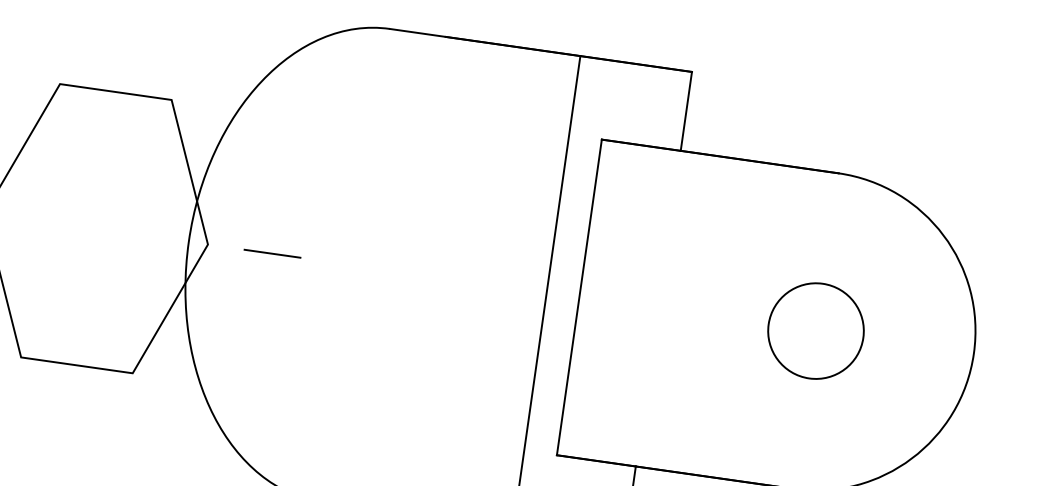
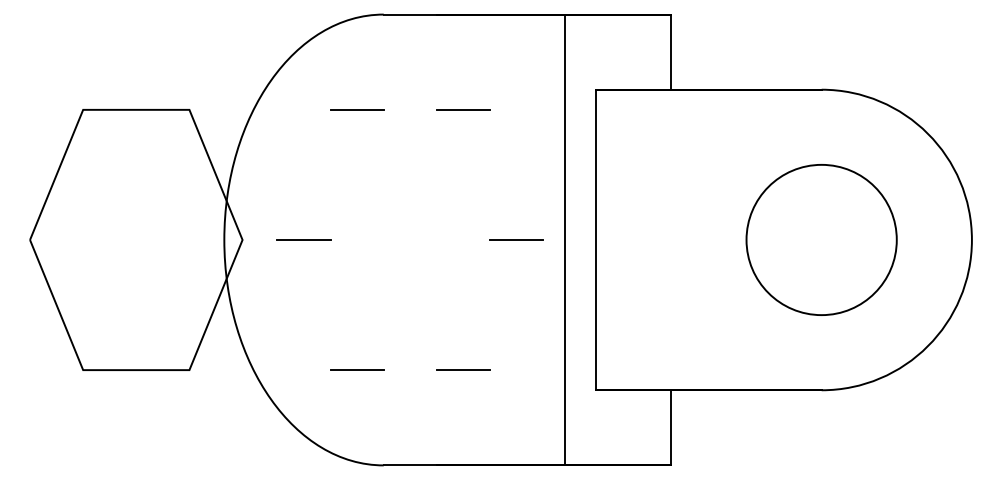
line: (347, 124) -> (356, 109), added
line: (458, 140) -> (462, 109), added
line: (495, 286) -> (516, 240), added
circle: (815, 330) -> (821, 239), size x1.67
line: (308, 398) -> (356, 370), added
line: (419, 414) -> (462, 370), added

